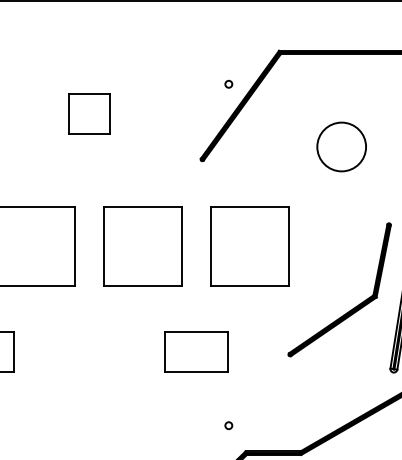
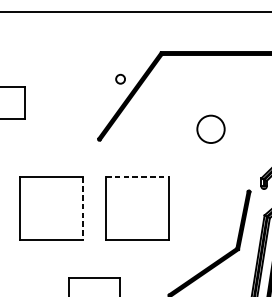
circle: (228, 83) -> (120, 78), size x1.6
circle: (341, 146) -> (210, 128), size x0.7
line: (250, 206) -> (138, 177), solid -> dashed
line: (182, 246) -> (83, 209), solid -> dashed

